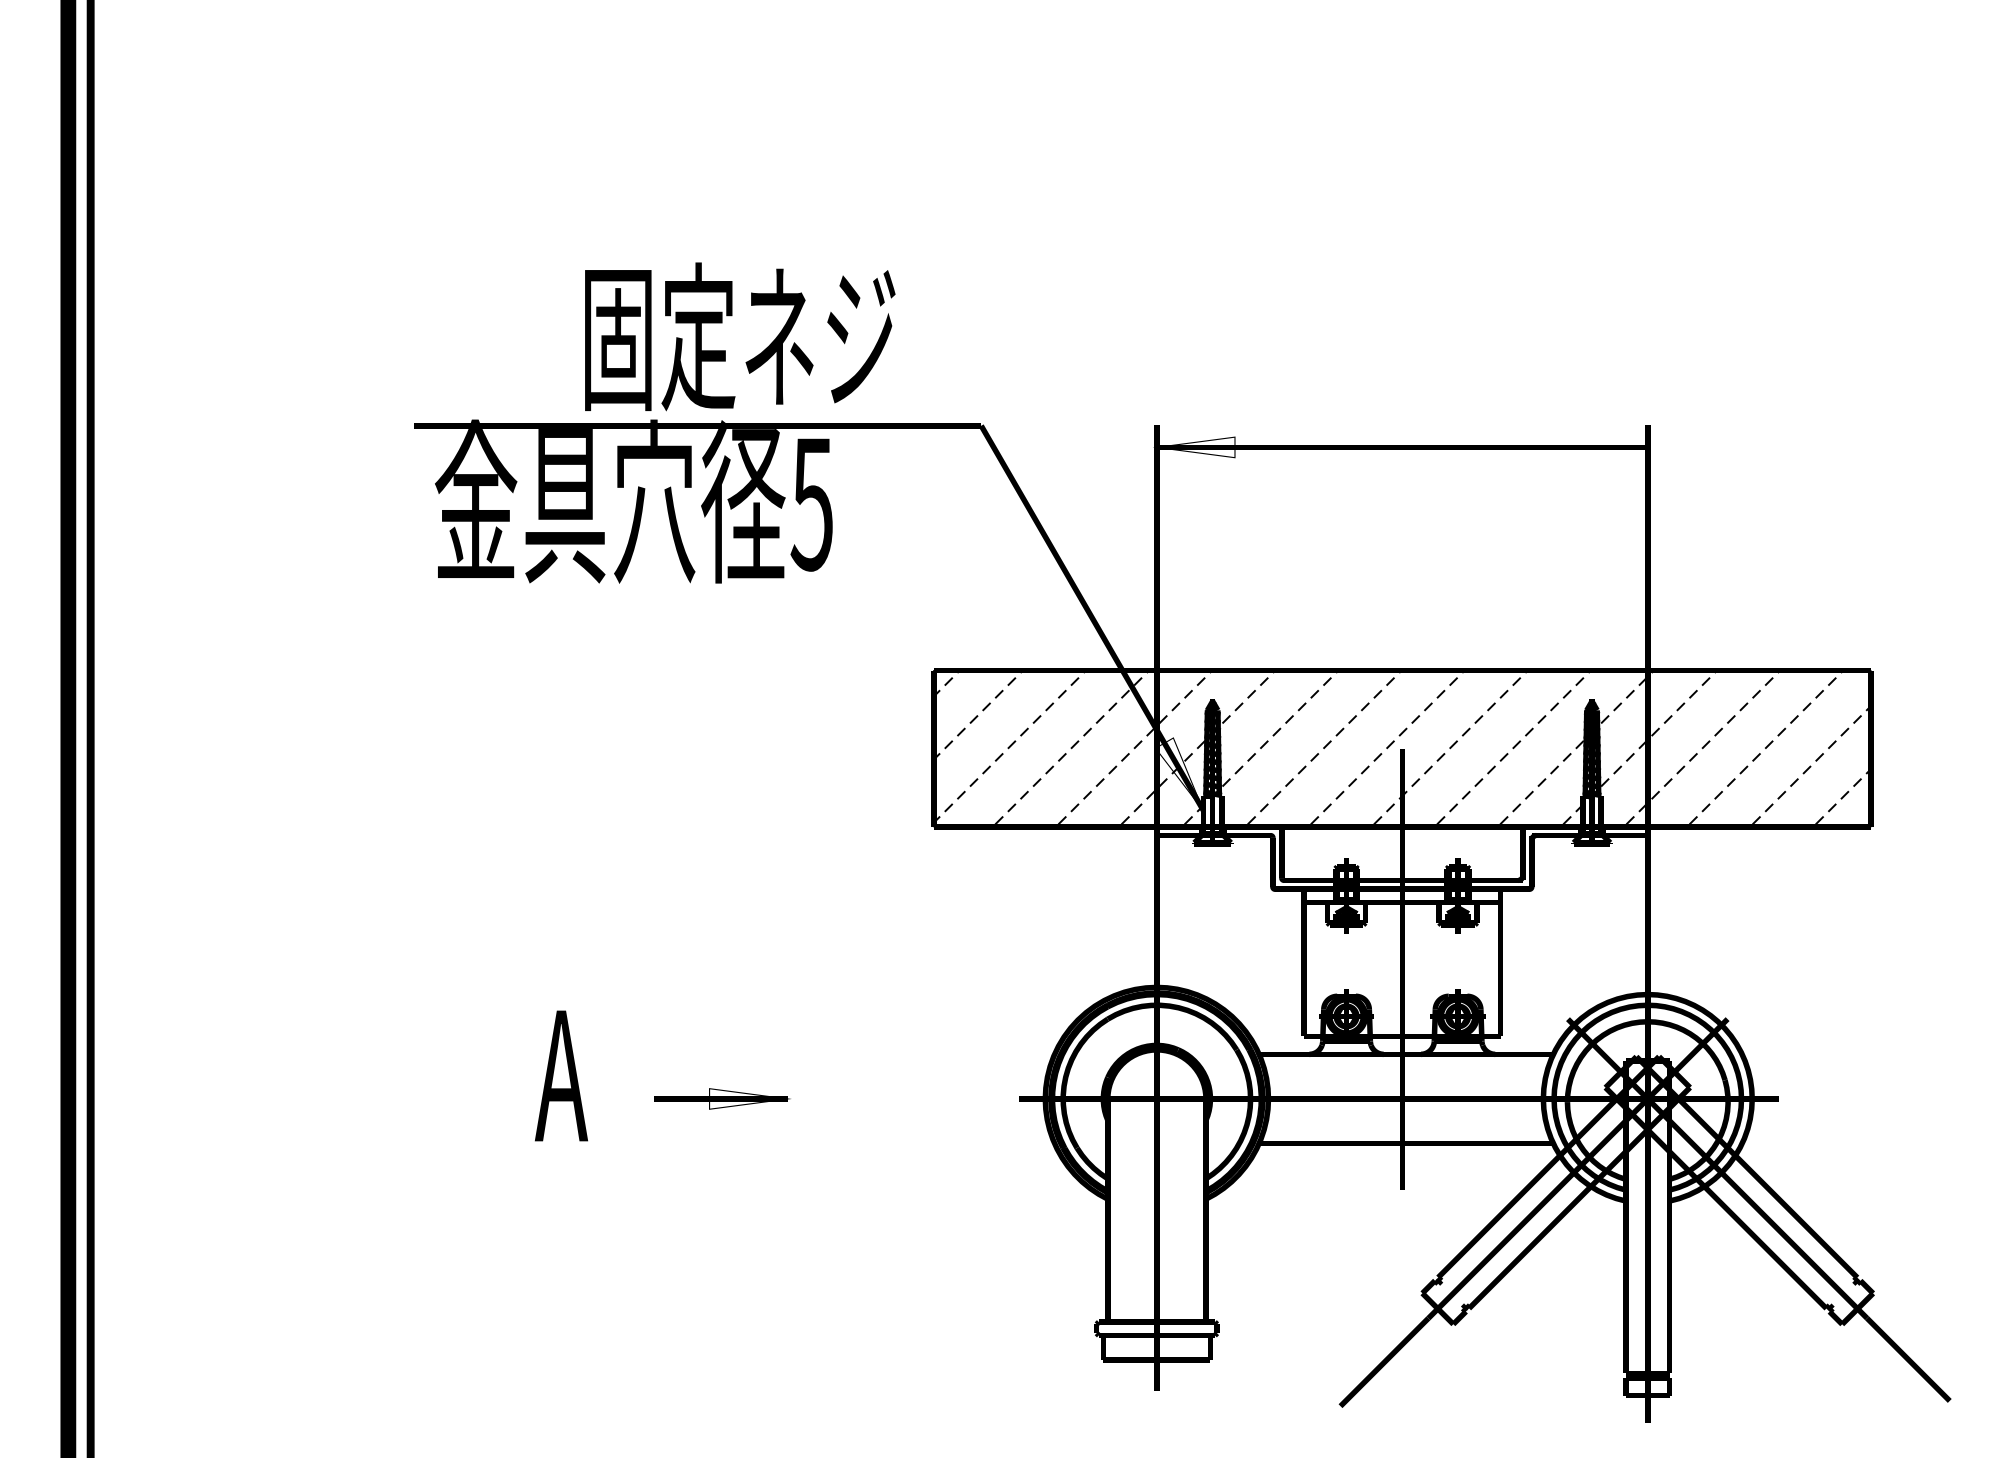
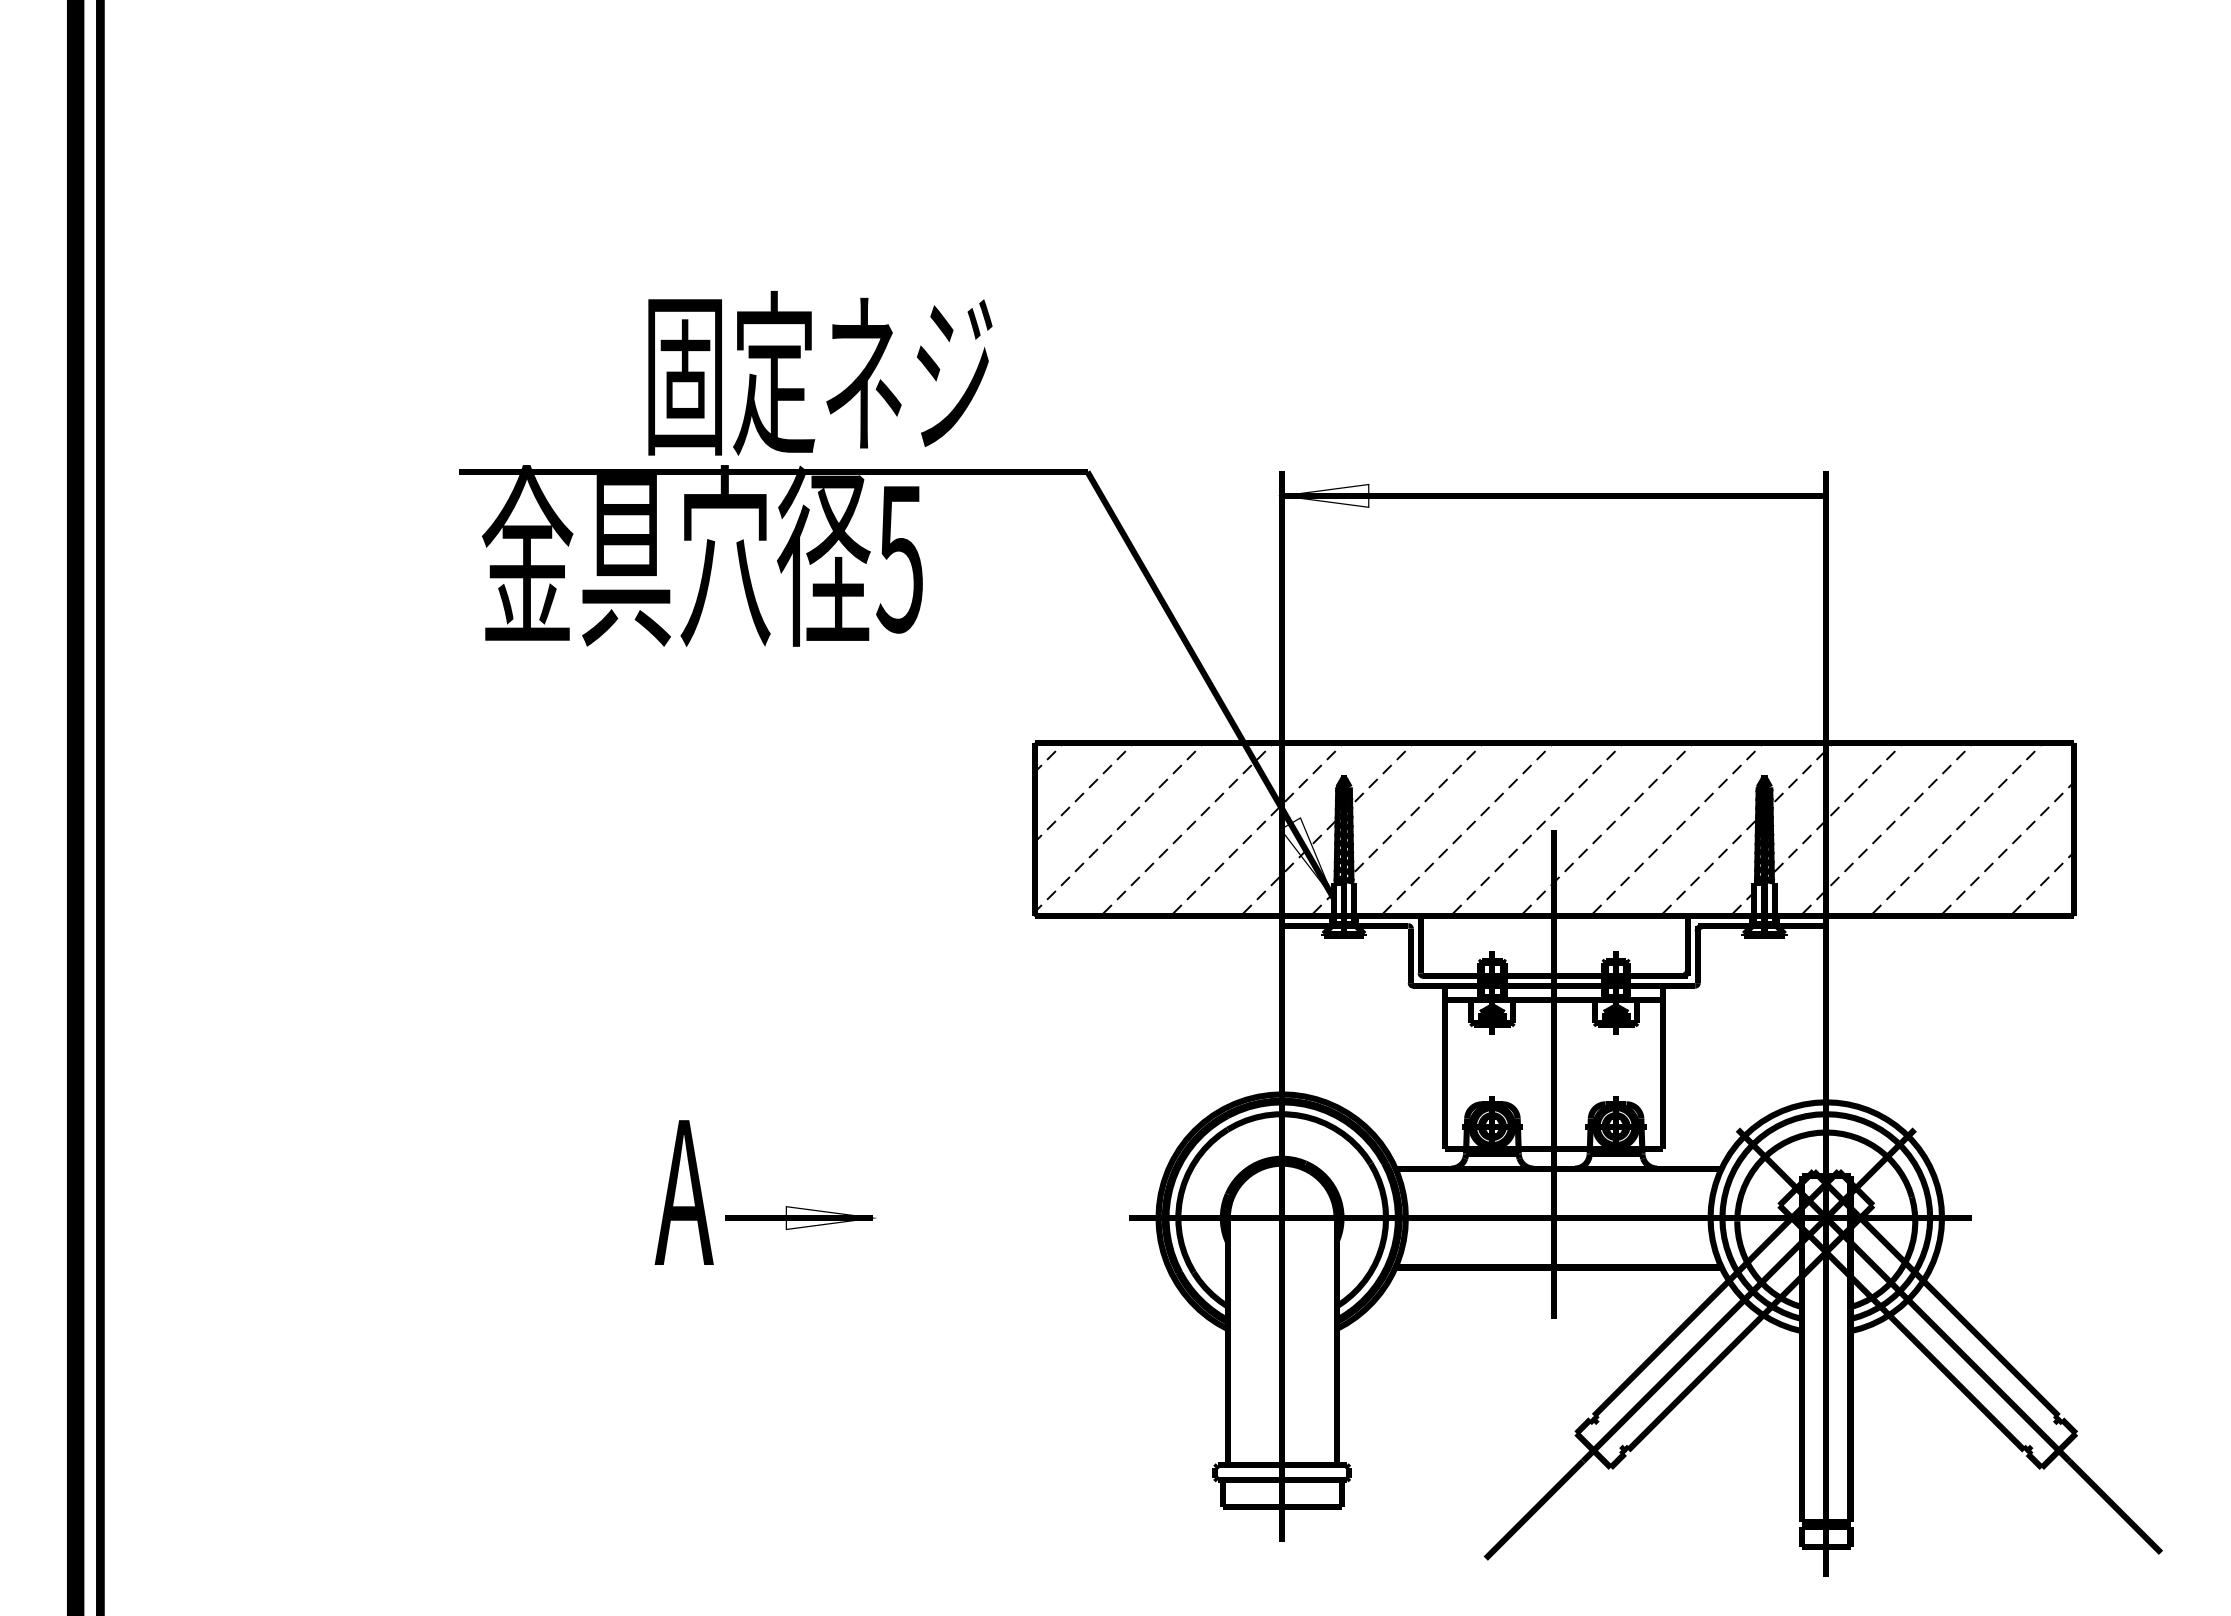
text: (560, 1075) -> (683, 1192), moved

